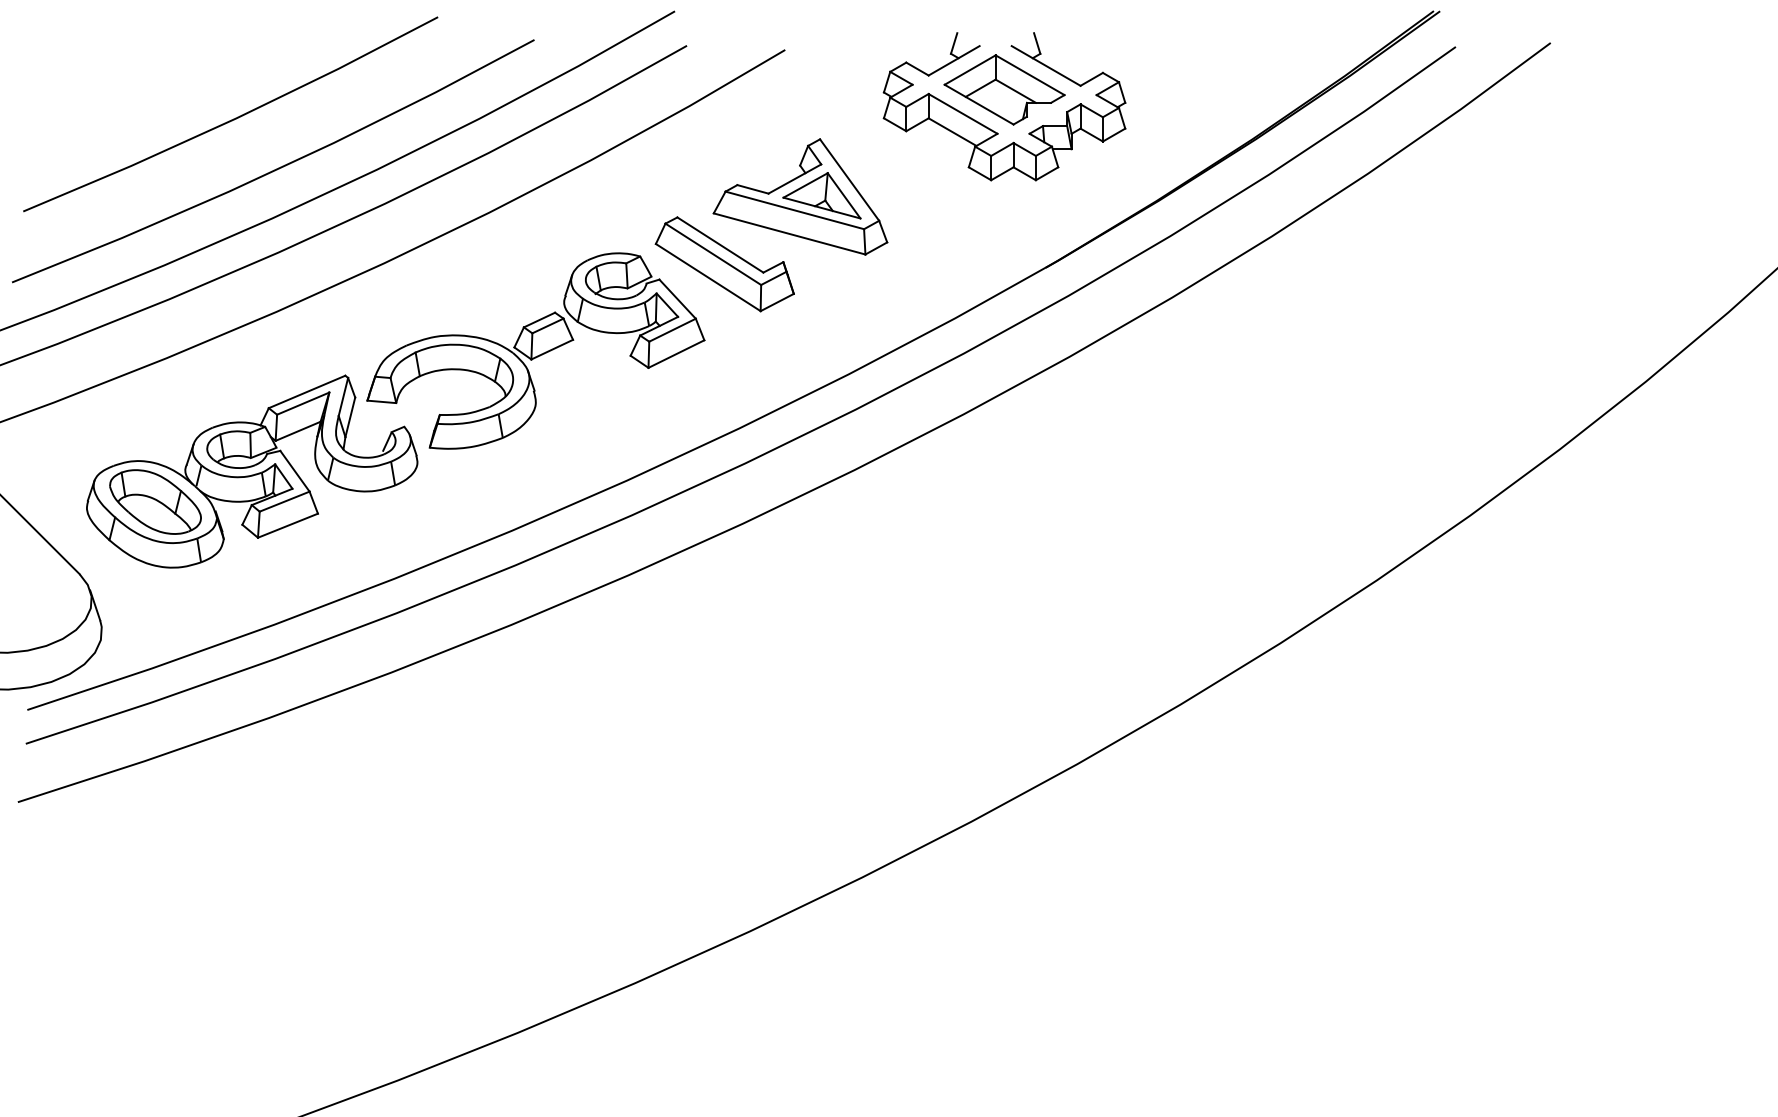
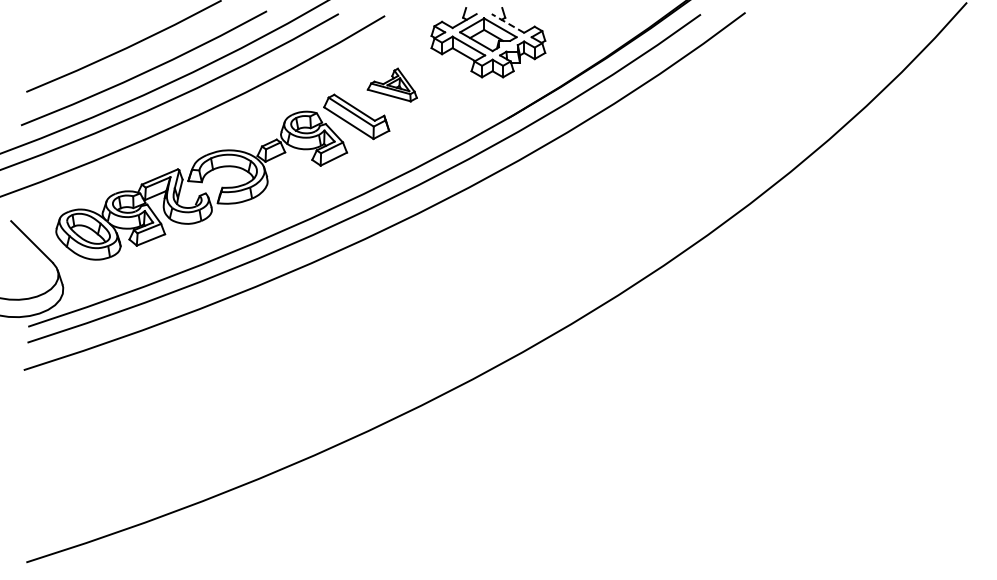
line: (1045, 65) -> (507, 23), solid -> dashed
part: (800, 195) -> (392, 84), size x0.6

